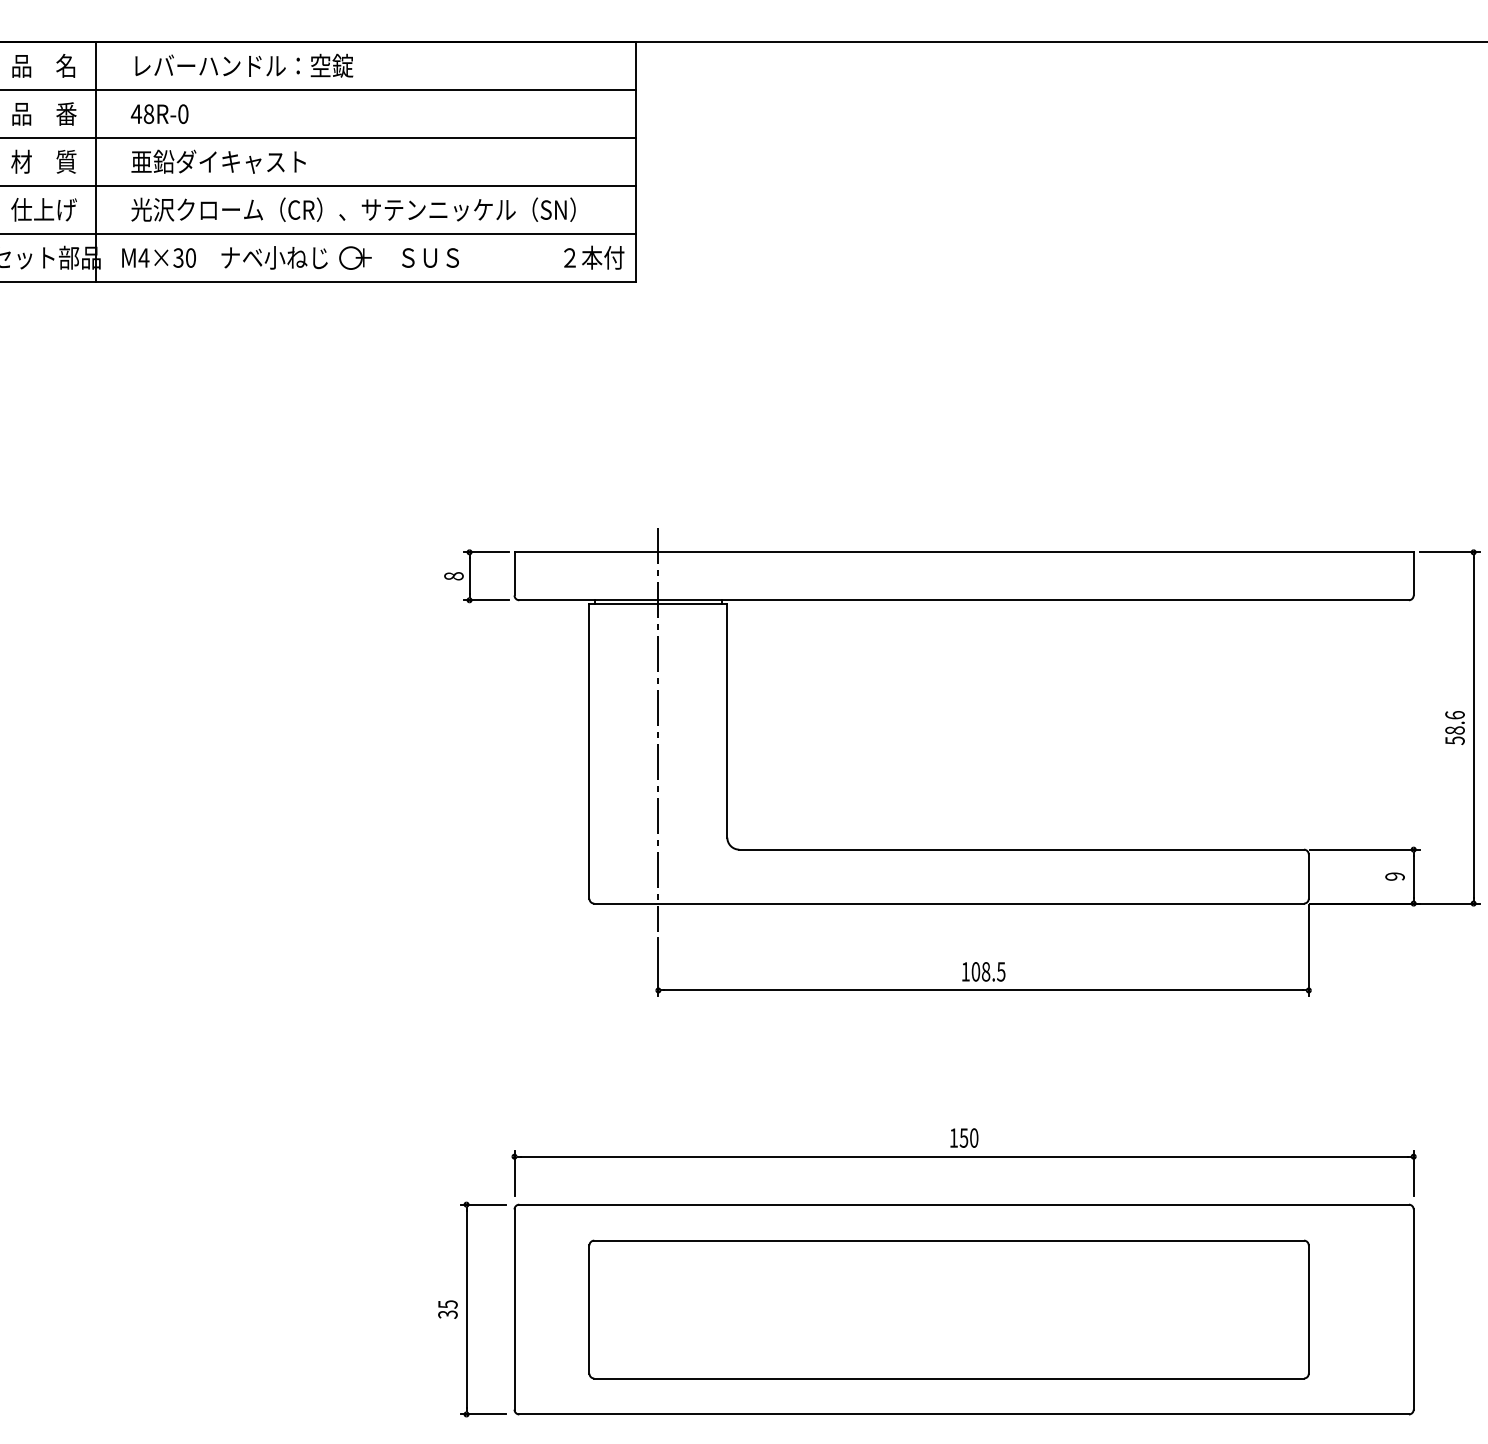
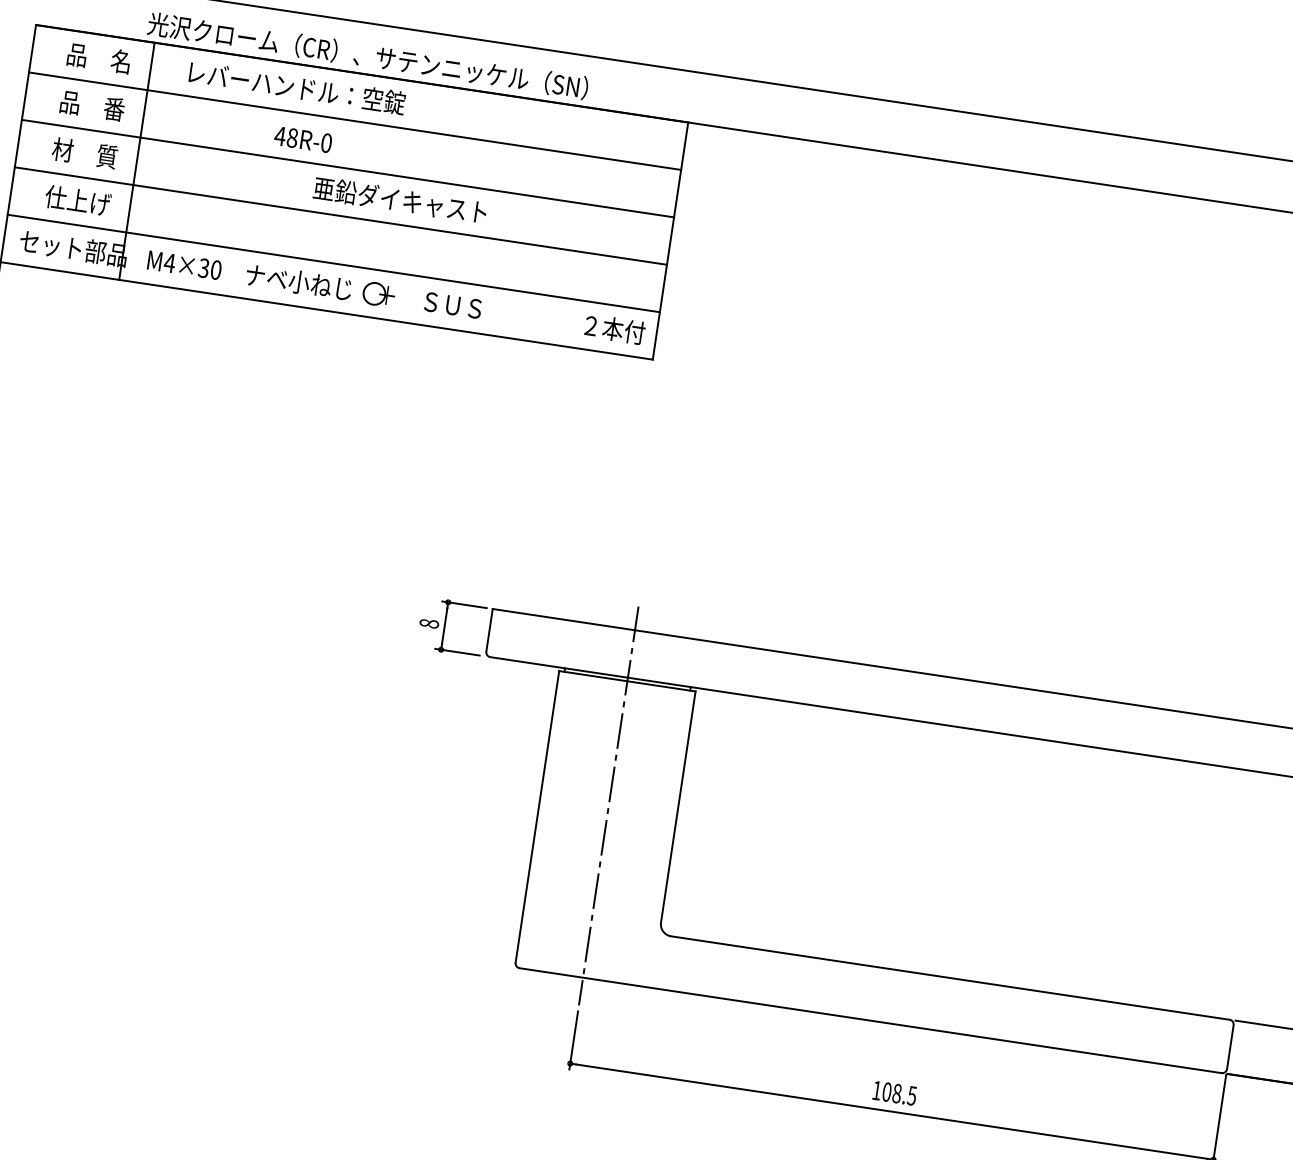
text: (159, 113) -> (303, 138), moved
text: (218, 161) -> (400, 200), moved
text: (353, 209) -> (368, 55), moved

